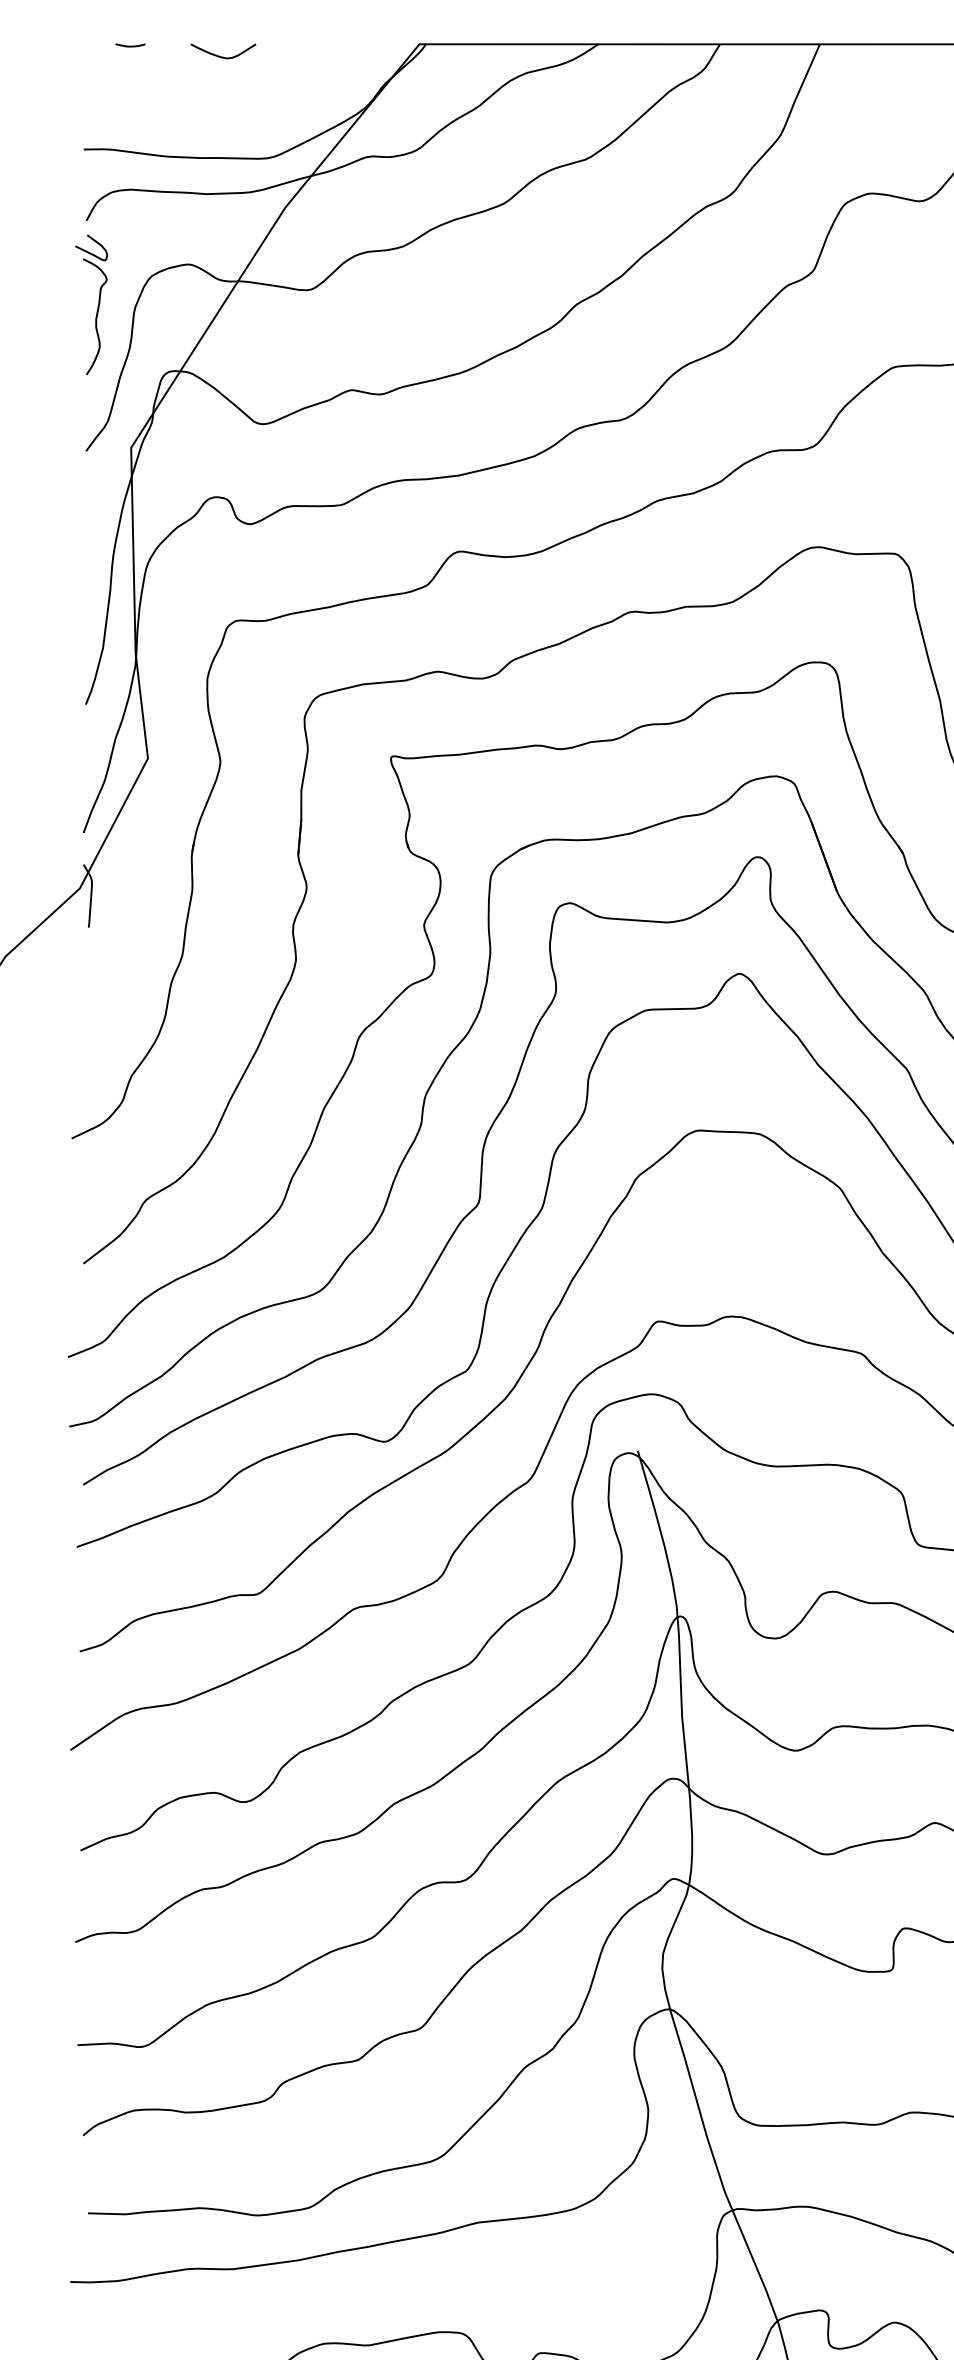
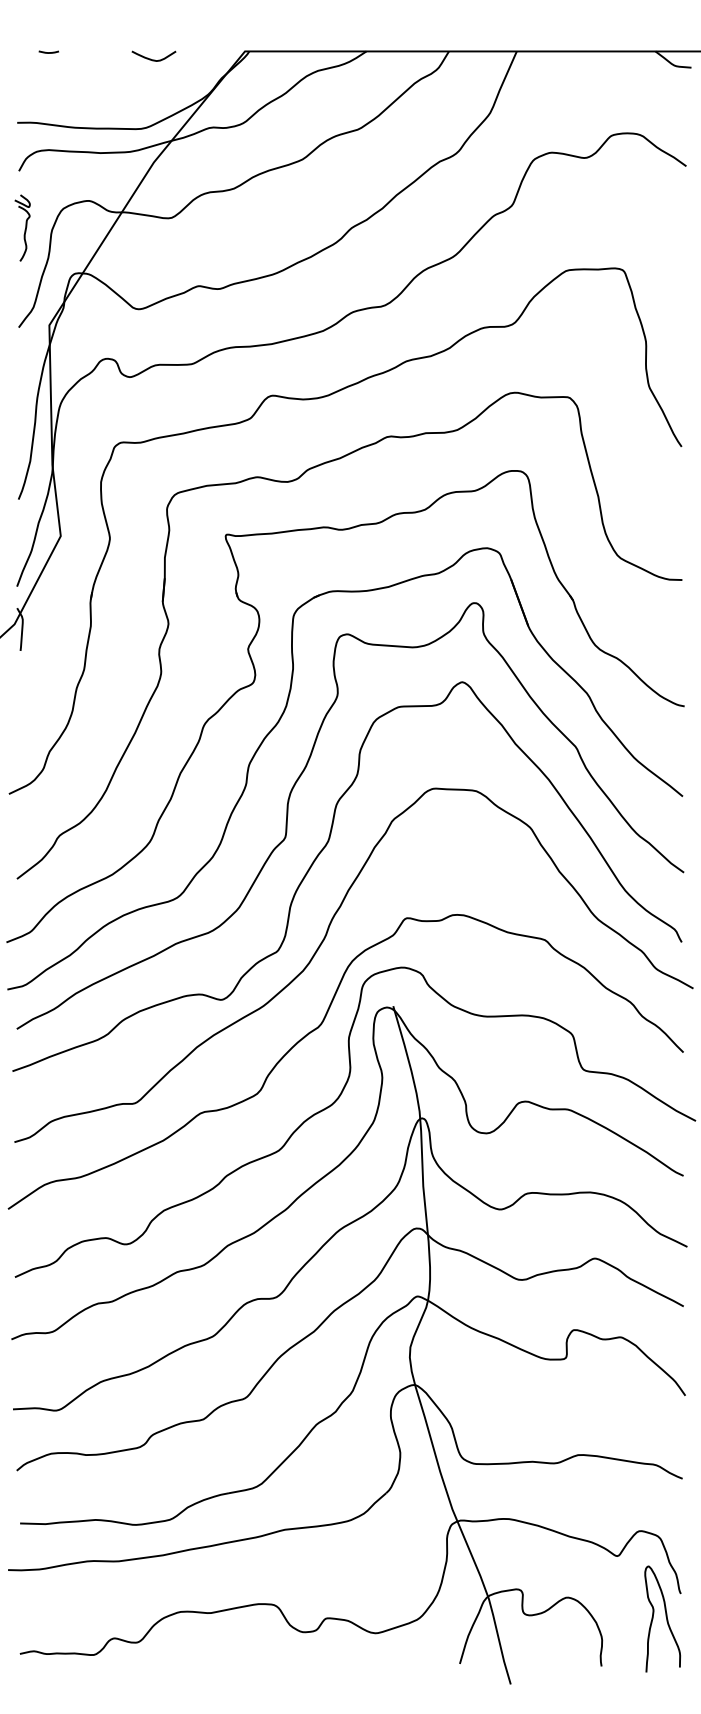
curve: (222, 56) -> (153, 59), moved
part: (91, 303) -> (22, 227), size x0.7

